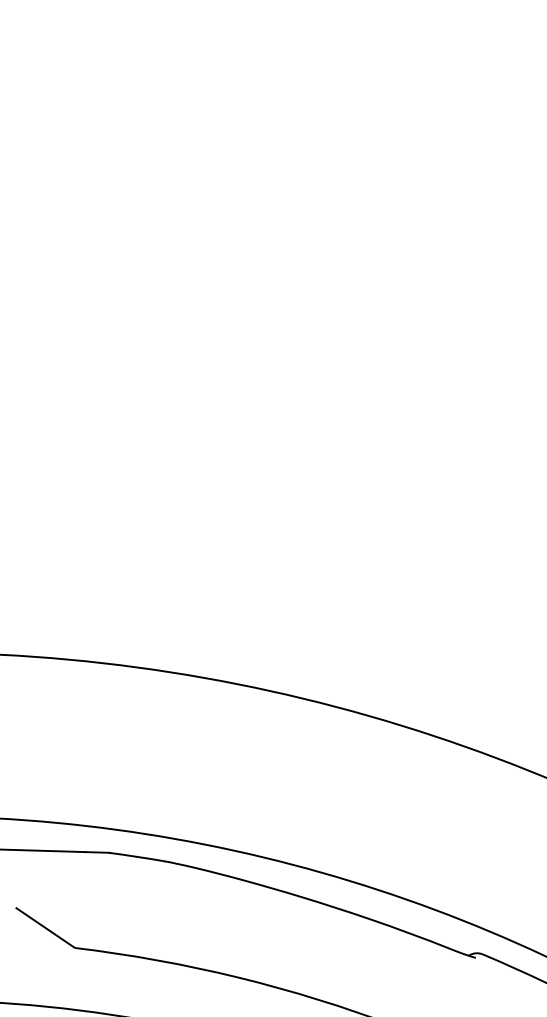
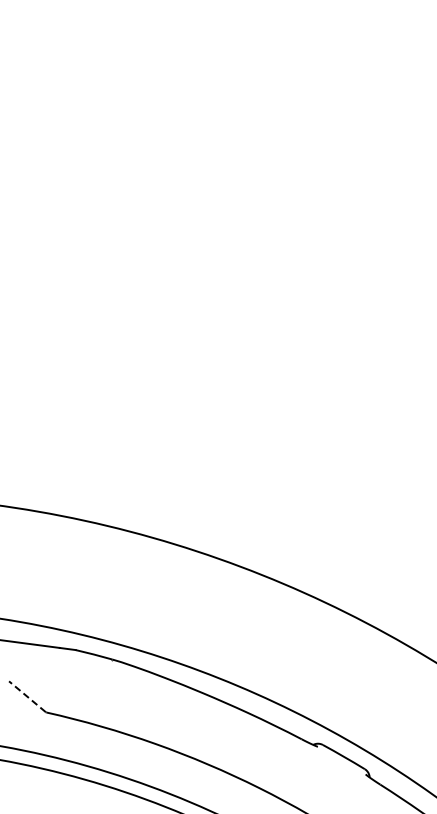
line: (45, 927) -> (27, 696), solid -> dashed

